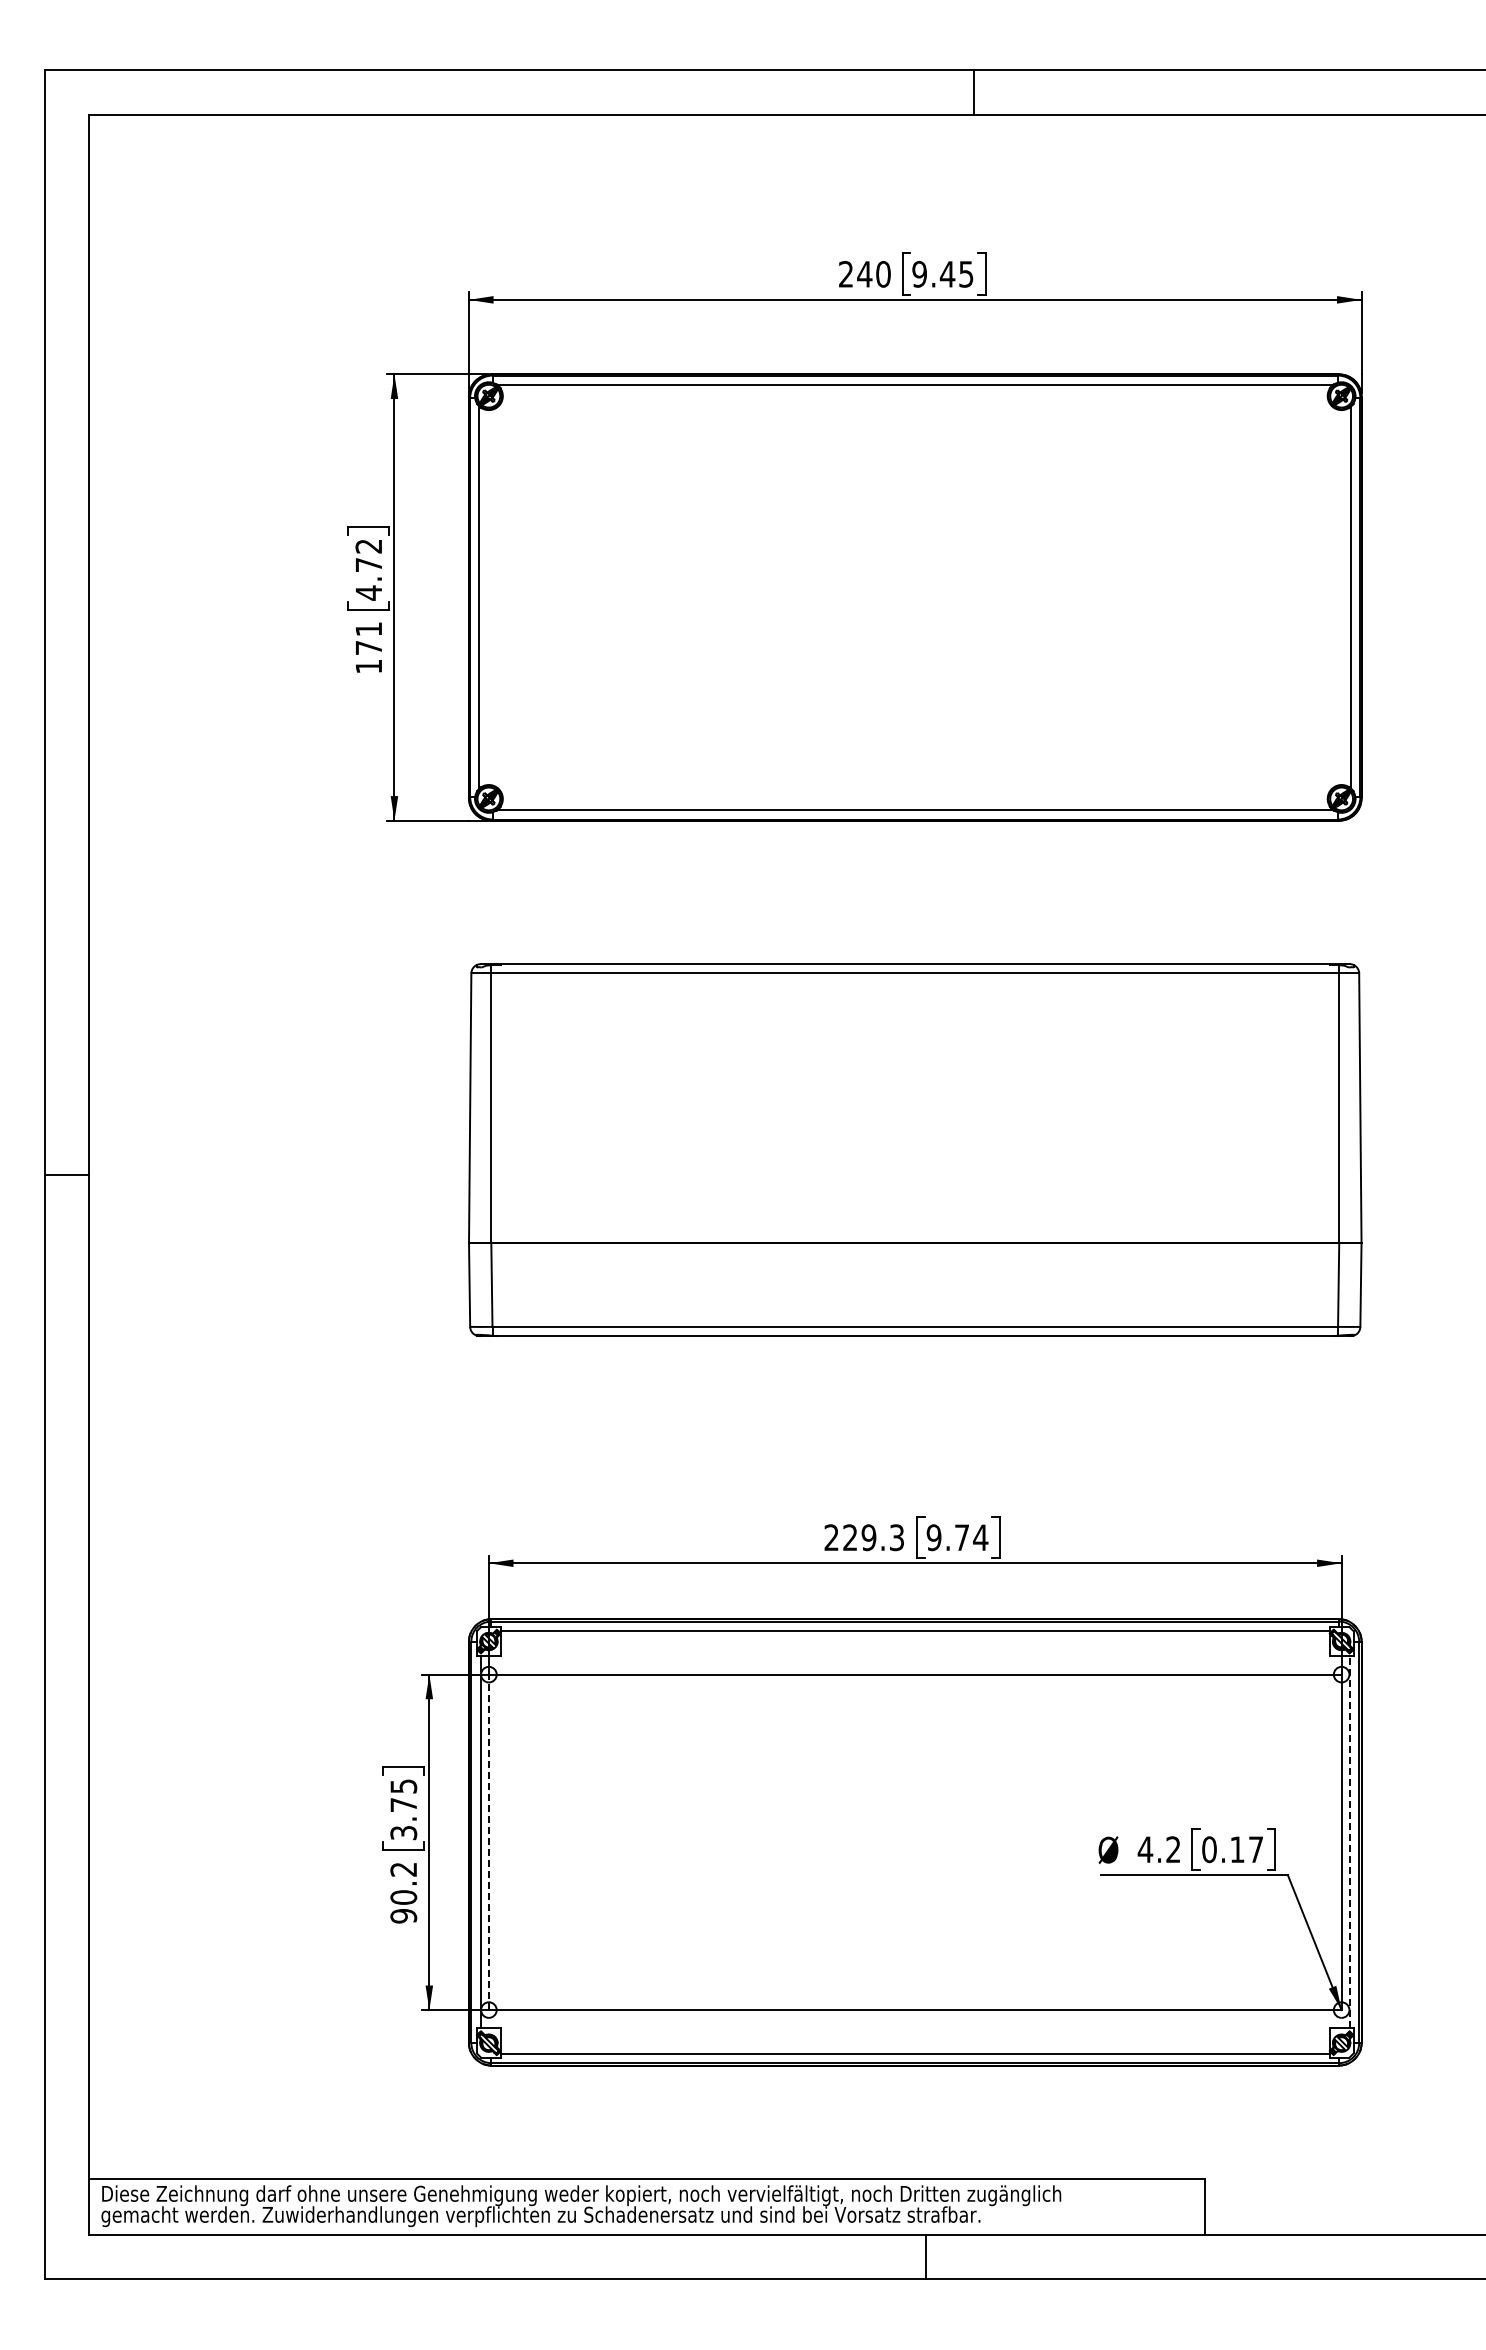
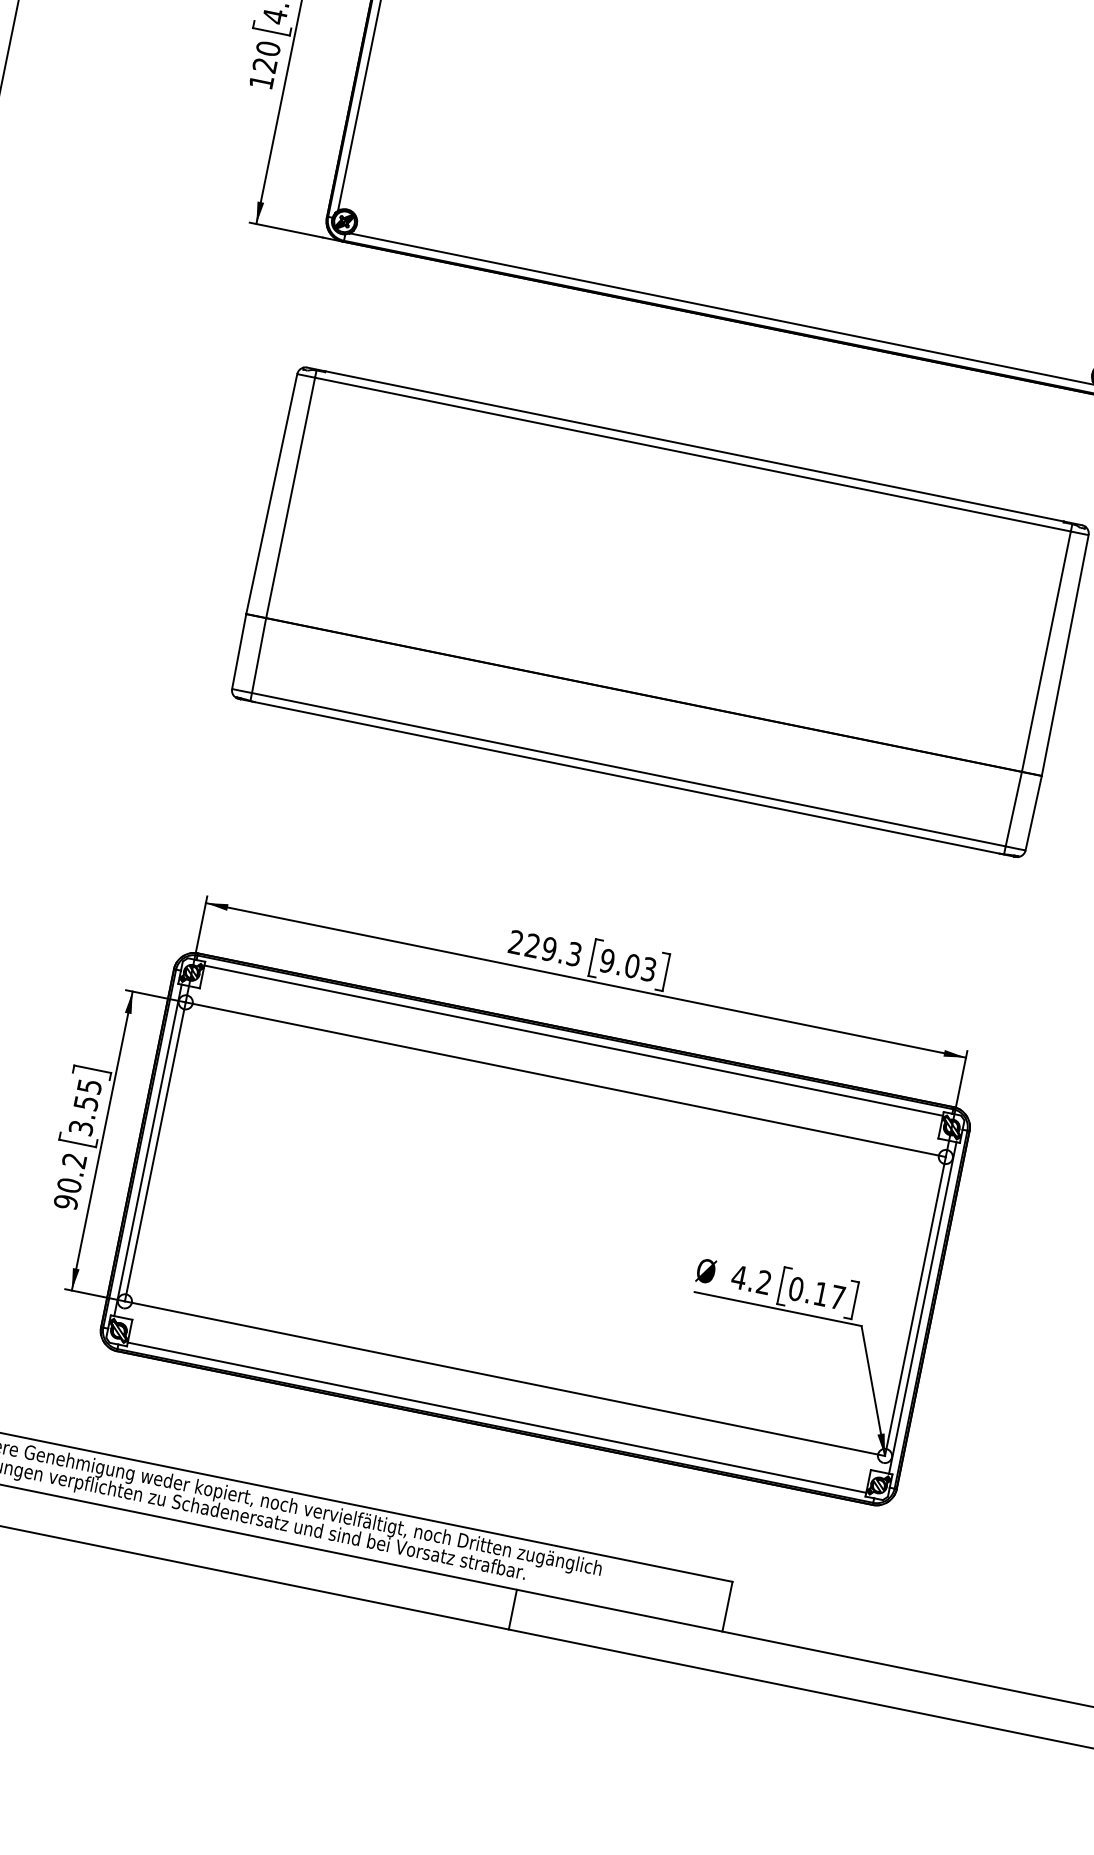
text: (368, 638) -> (266, 56), 171 -> 120
text: (971, 1537) -> (640, 967), 9.74 -> 9.03
text: (403, 1805) -> (85, 1103), 3.75 -> 3.55
line: (488, 1842) -> (154, 1151), dashed -> solid
line: (1349, 1842) -> (922, 1308), dashed -> solid
line: (926, 2256) -> (513, 1609), moved

